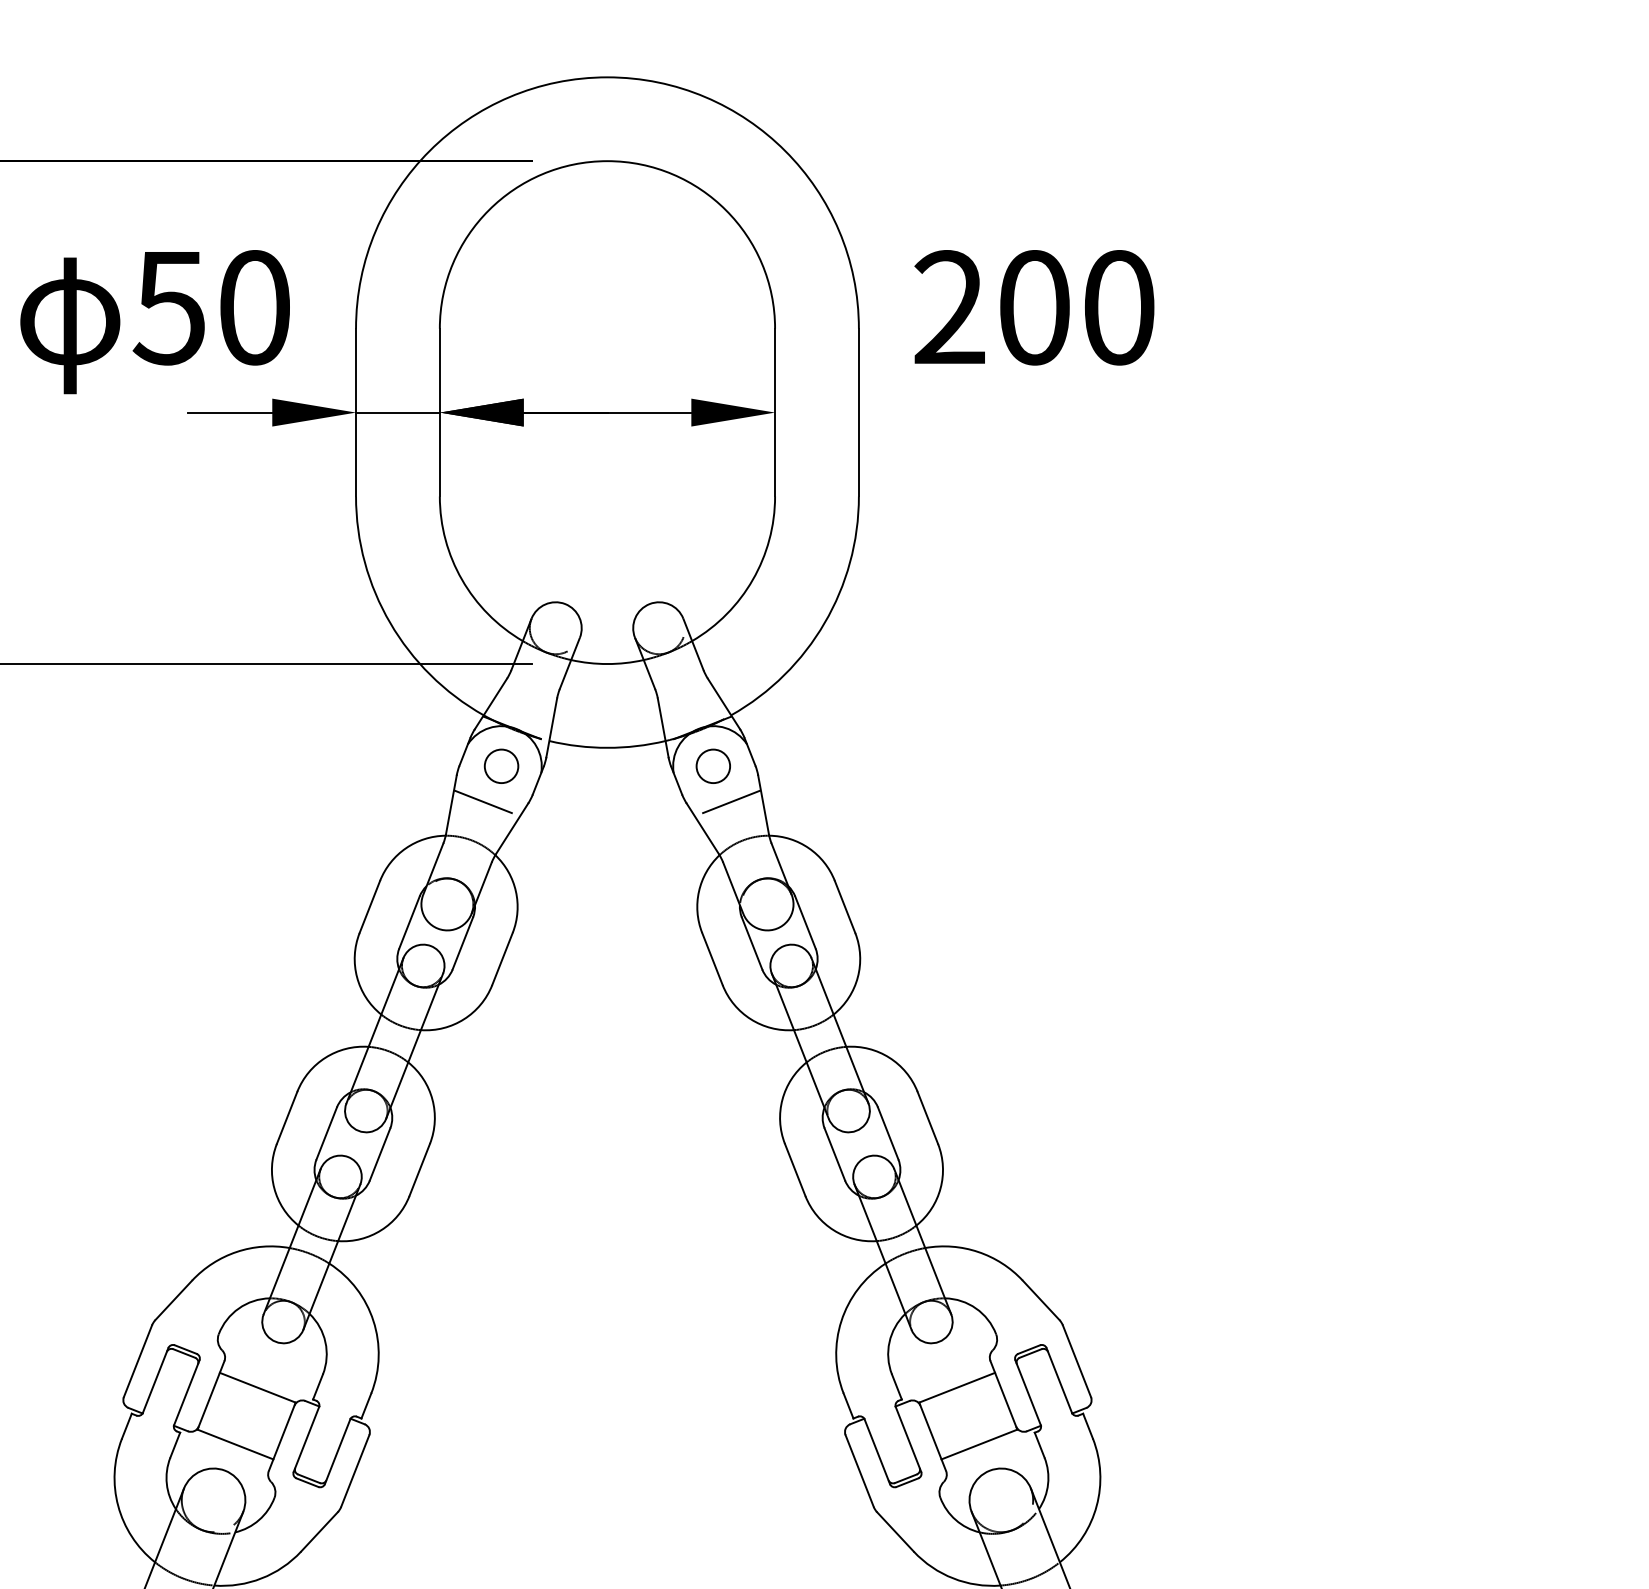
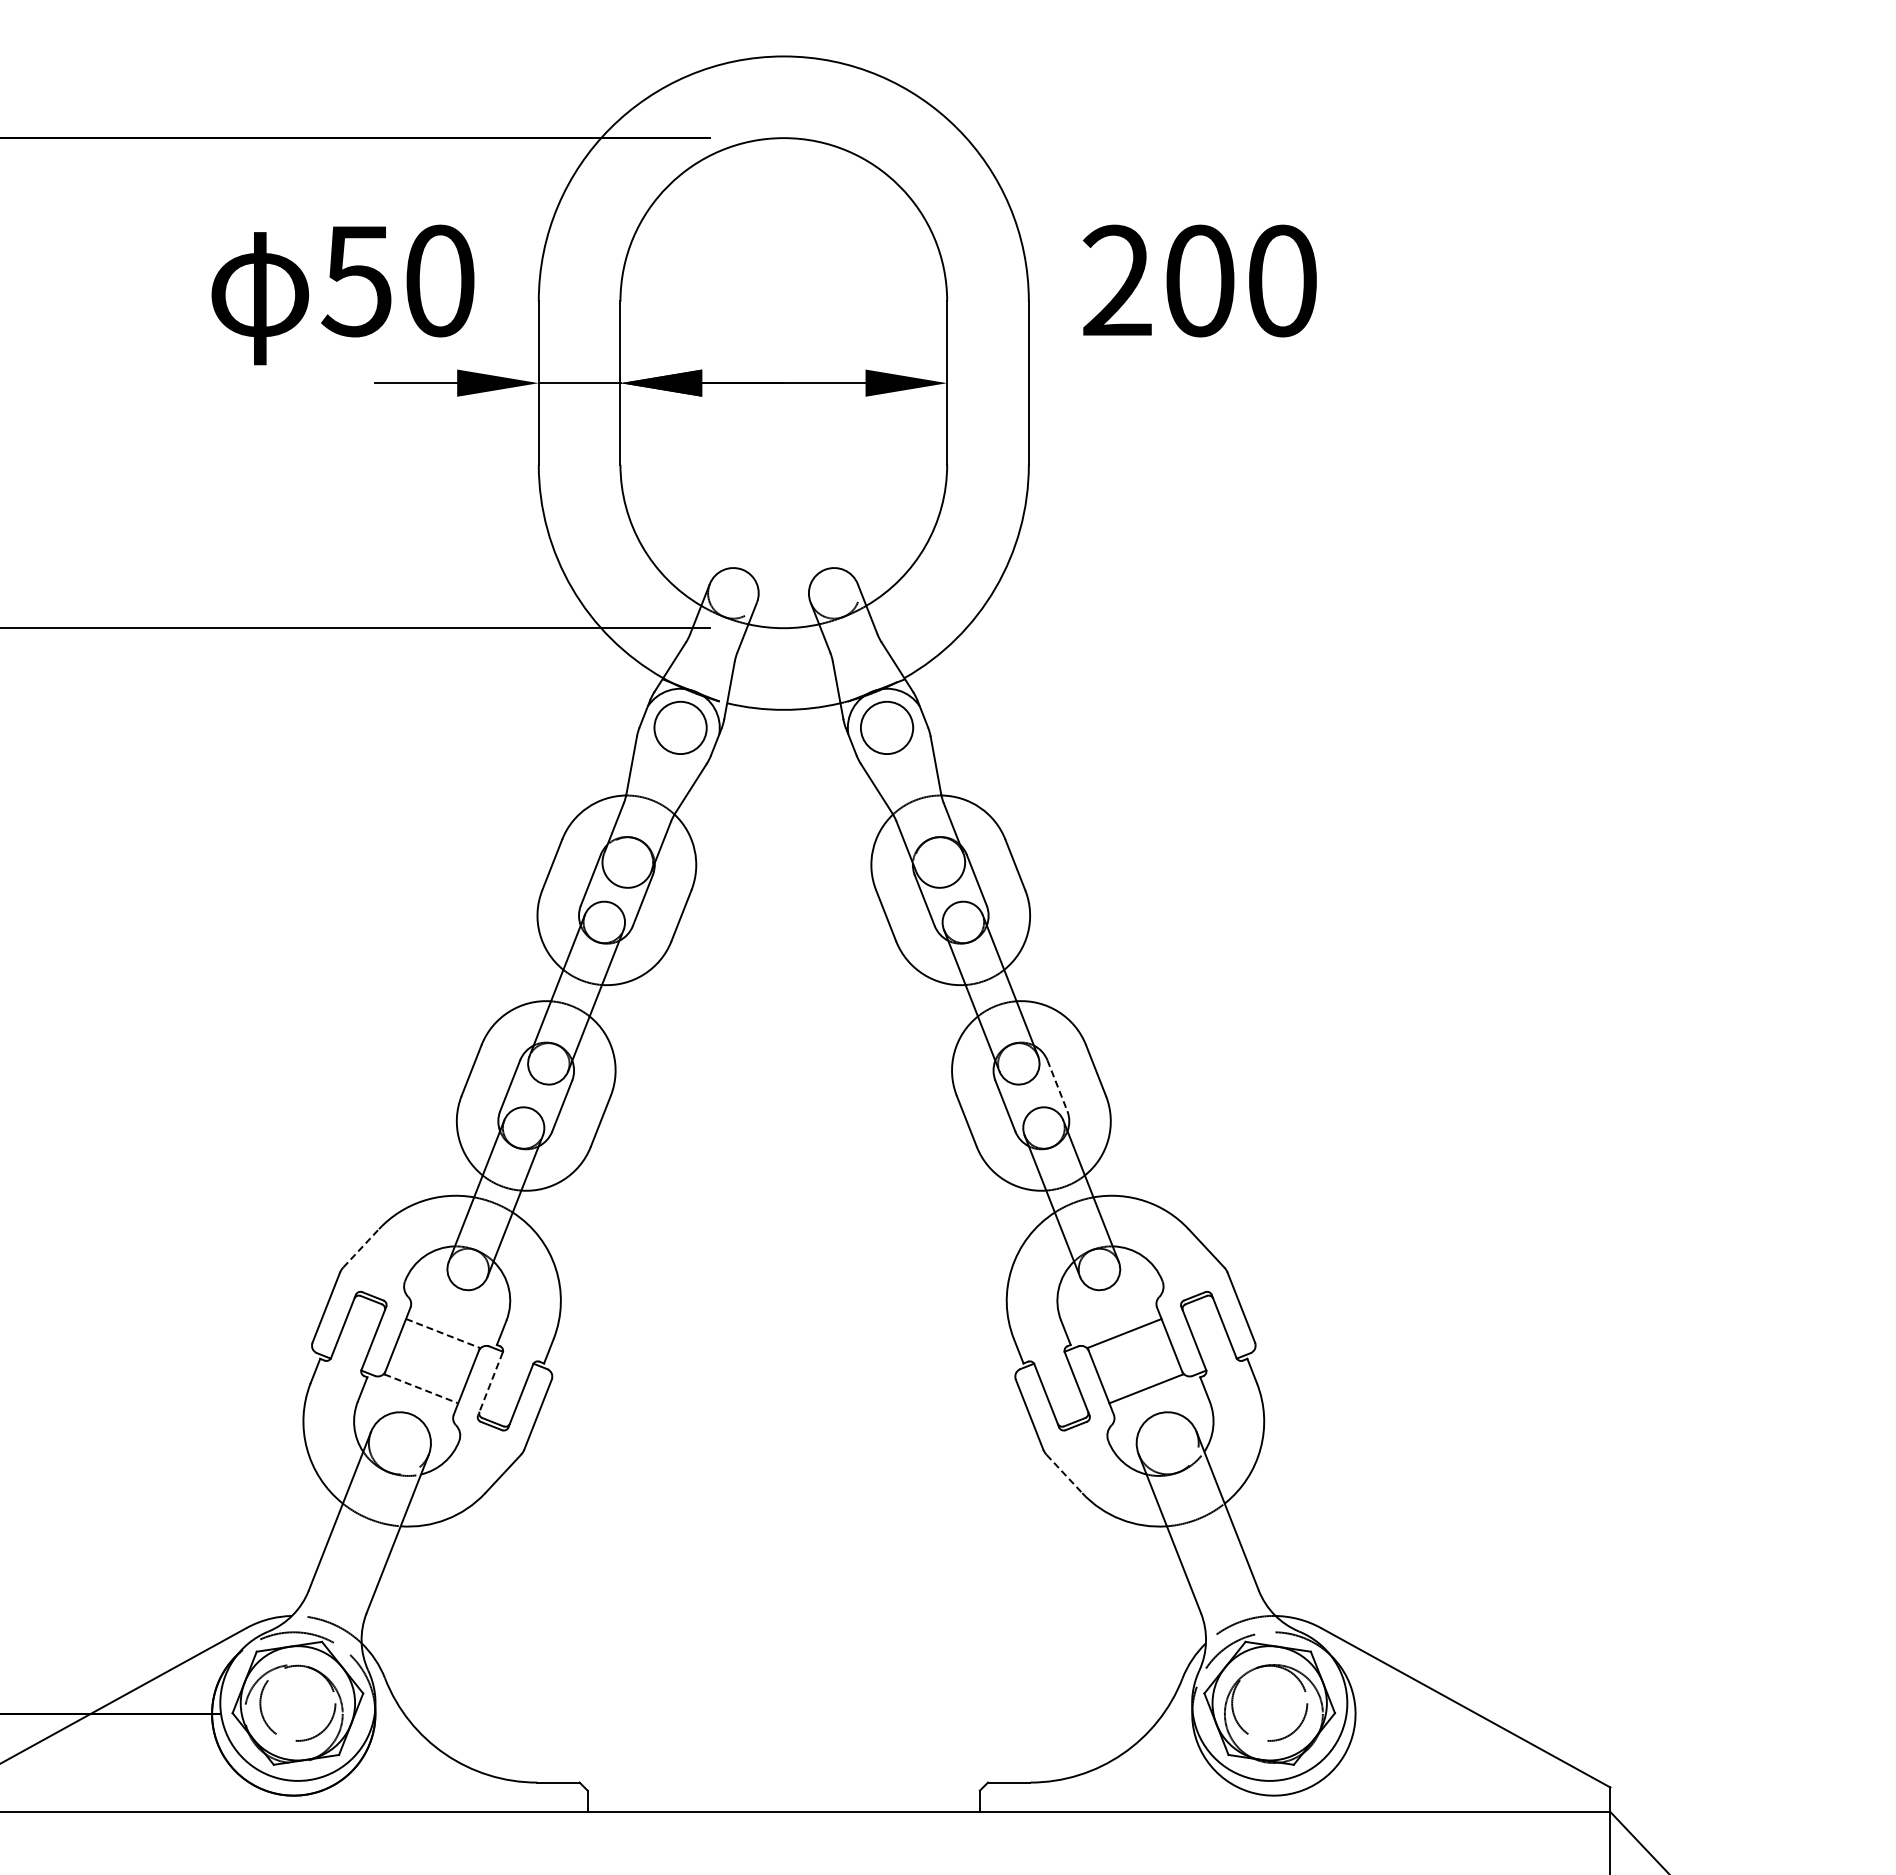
circle: (501, 765) -> (680, 727), size x1.6
circle: (712, 765) -> (886, 727), size x1.6
line: (487, 802) -> (666, 763), removed
line: (728, 802) -> (901, 763), removed
line: (888, 1134) -> (1057, 1086), solid -> dashed
line: (174, 1300) -> (361, 1248), solid -> dashed
line: (258, 1387) -> (443, 1333), solid -> dashed
line: (306, 1440) -> (490, 1384), solid -> dashed
line: (235, 1444) -> (421, 1388), solid -> dashed
line: (895, 1532) -> (1064, 1474), solid -> dashed

